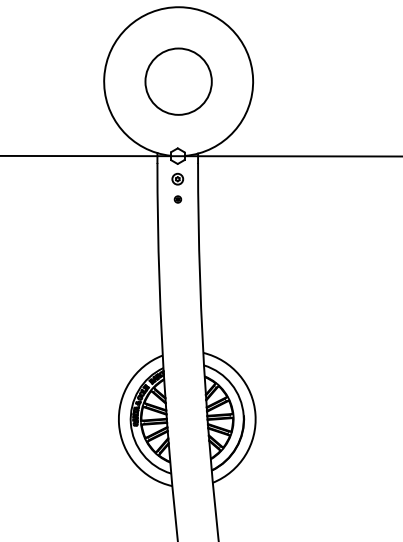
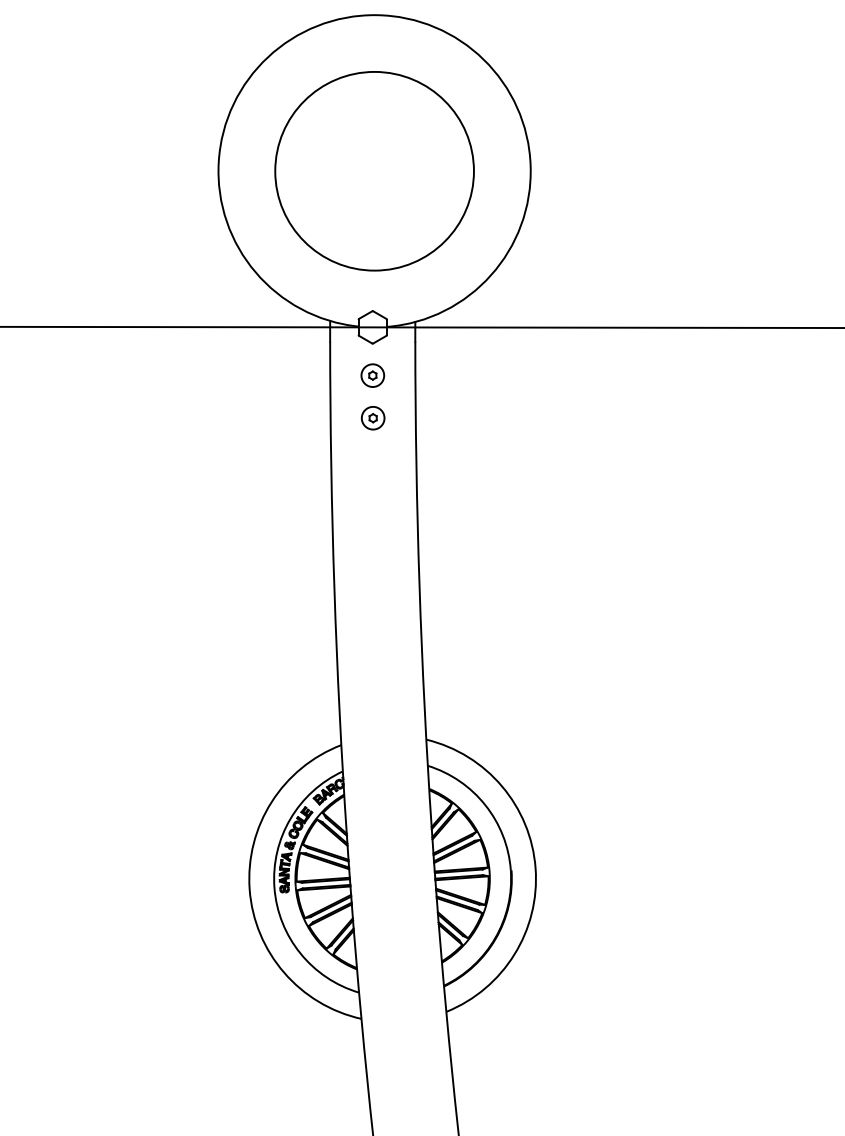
circle: (178, 81) -> (374, 170), size x1.43
part: (177, 199) -> (372, 418), size x1.67

